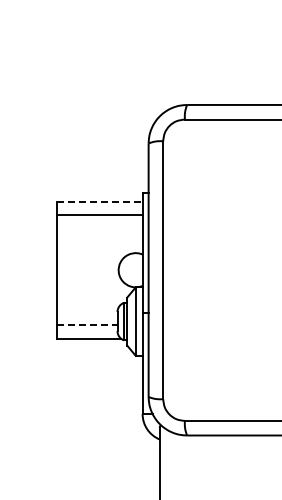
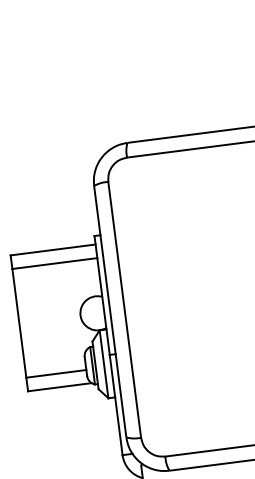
line: (99, 201) -> (52, 249), dashed -> solid
line: (87, 325) -> (56, 374), dashed -> solid

